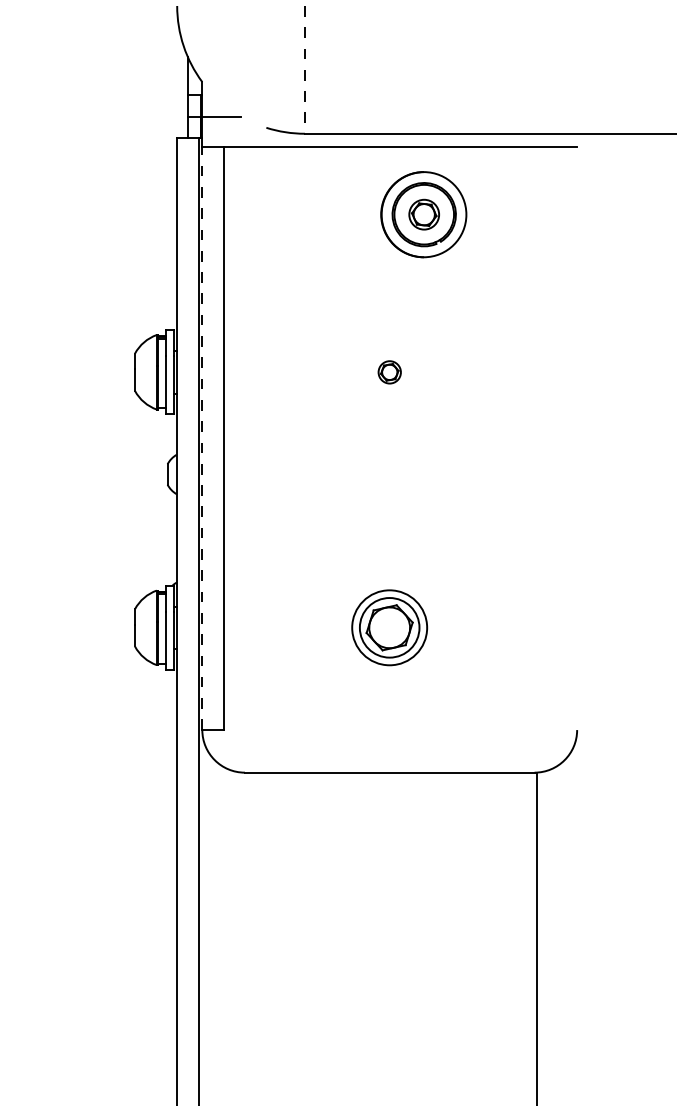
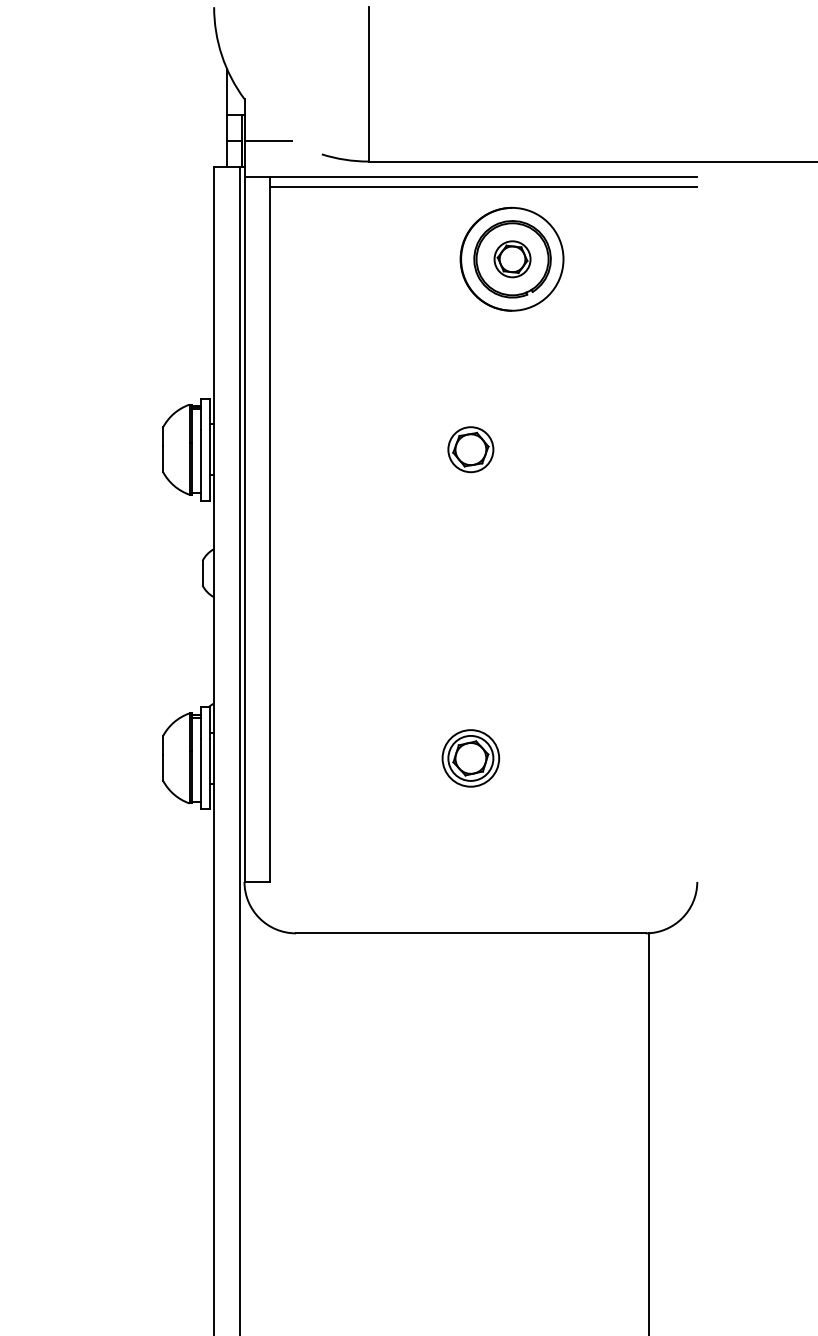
line: (304, 69) -> (368, 84), dashed -> solid
line: (400, 155) -> (483, 187), added
part: (389, 372) -> (470, 449), size x1.67
line: (202, 437) -> (244, 528), dashed -> solid
part: (389, 627) -> (470, 758), size x0.62

